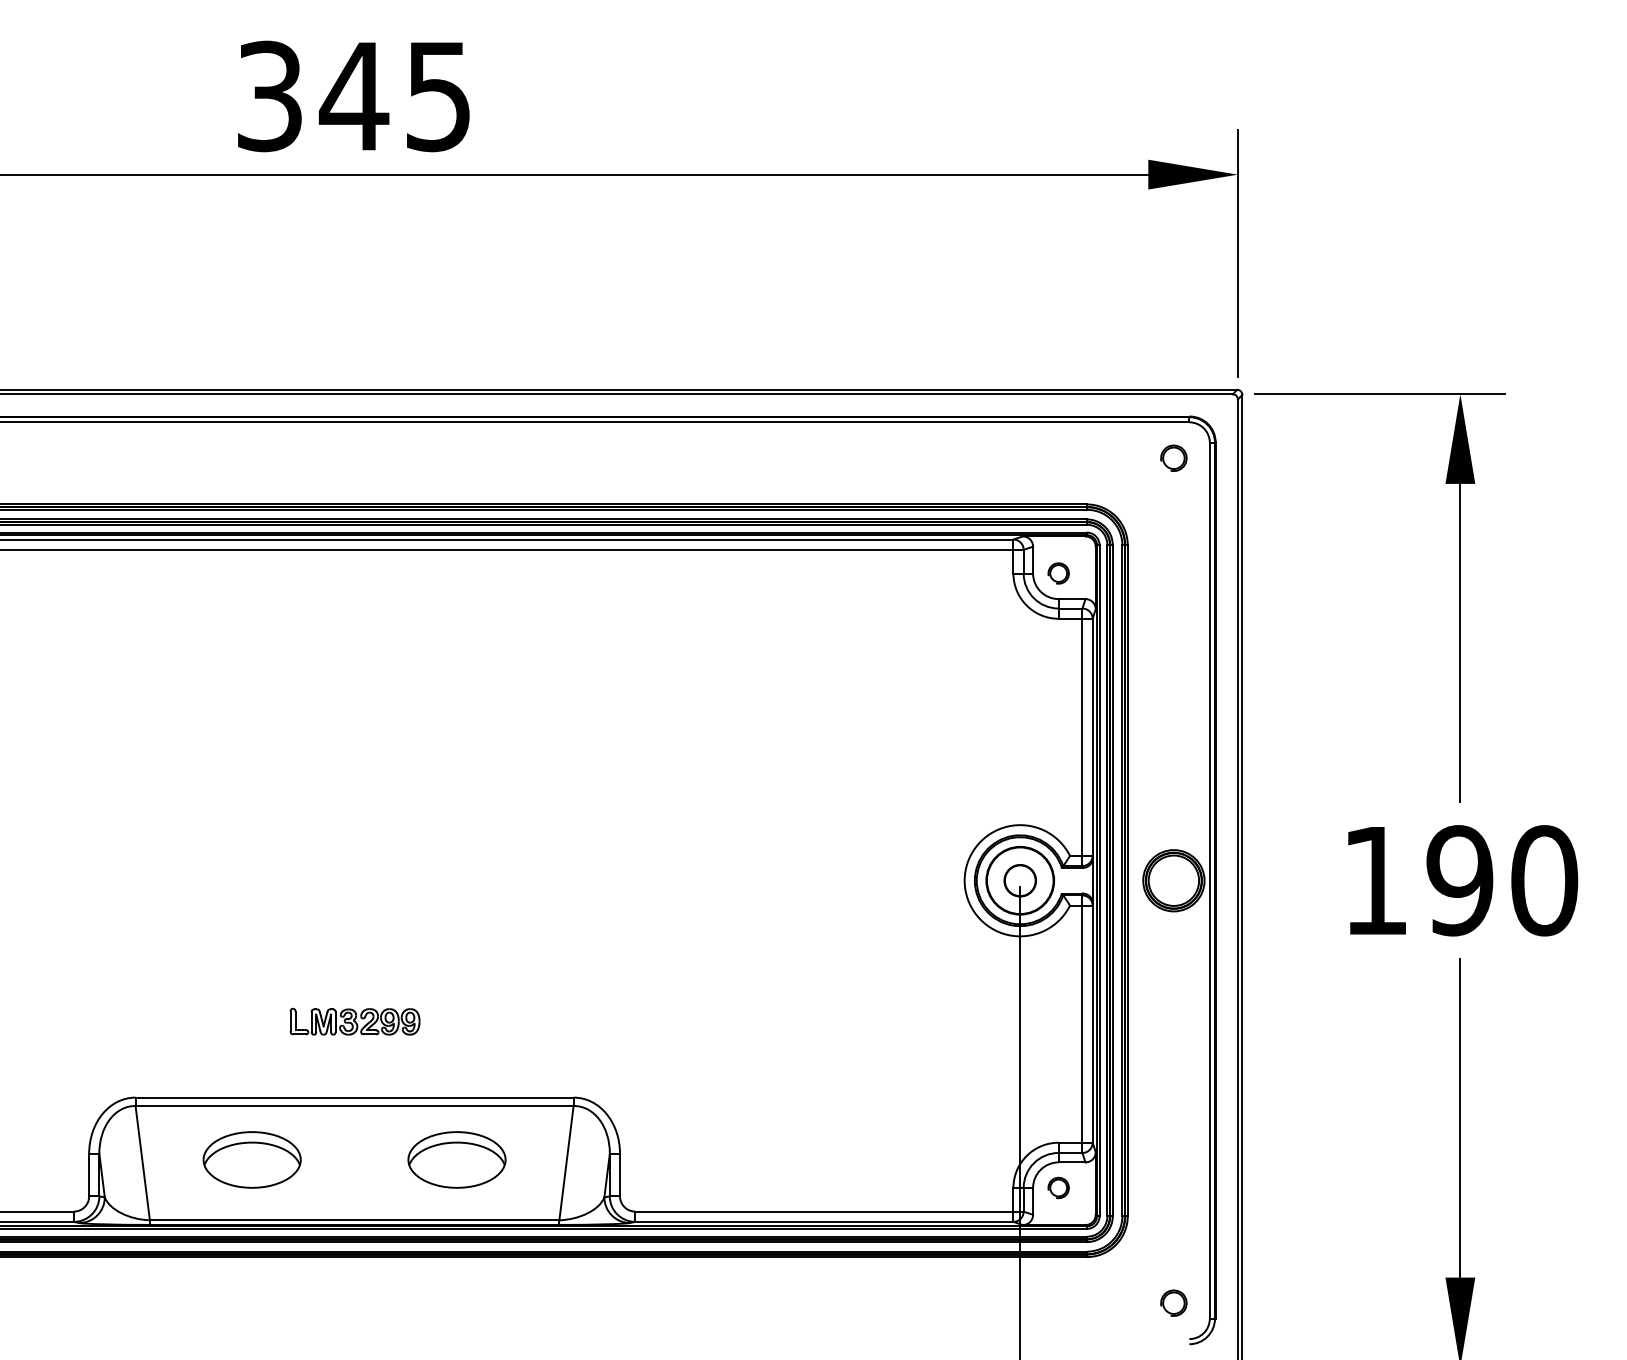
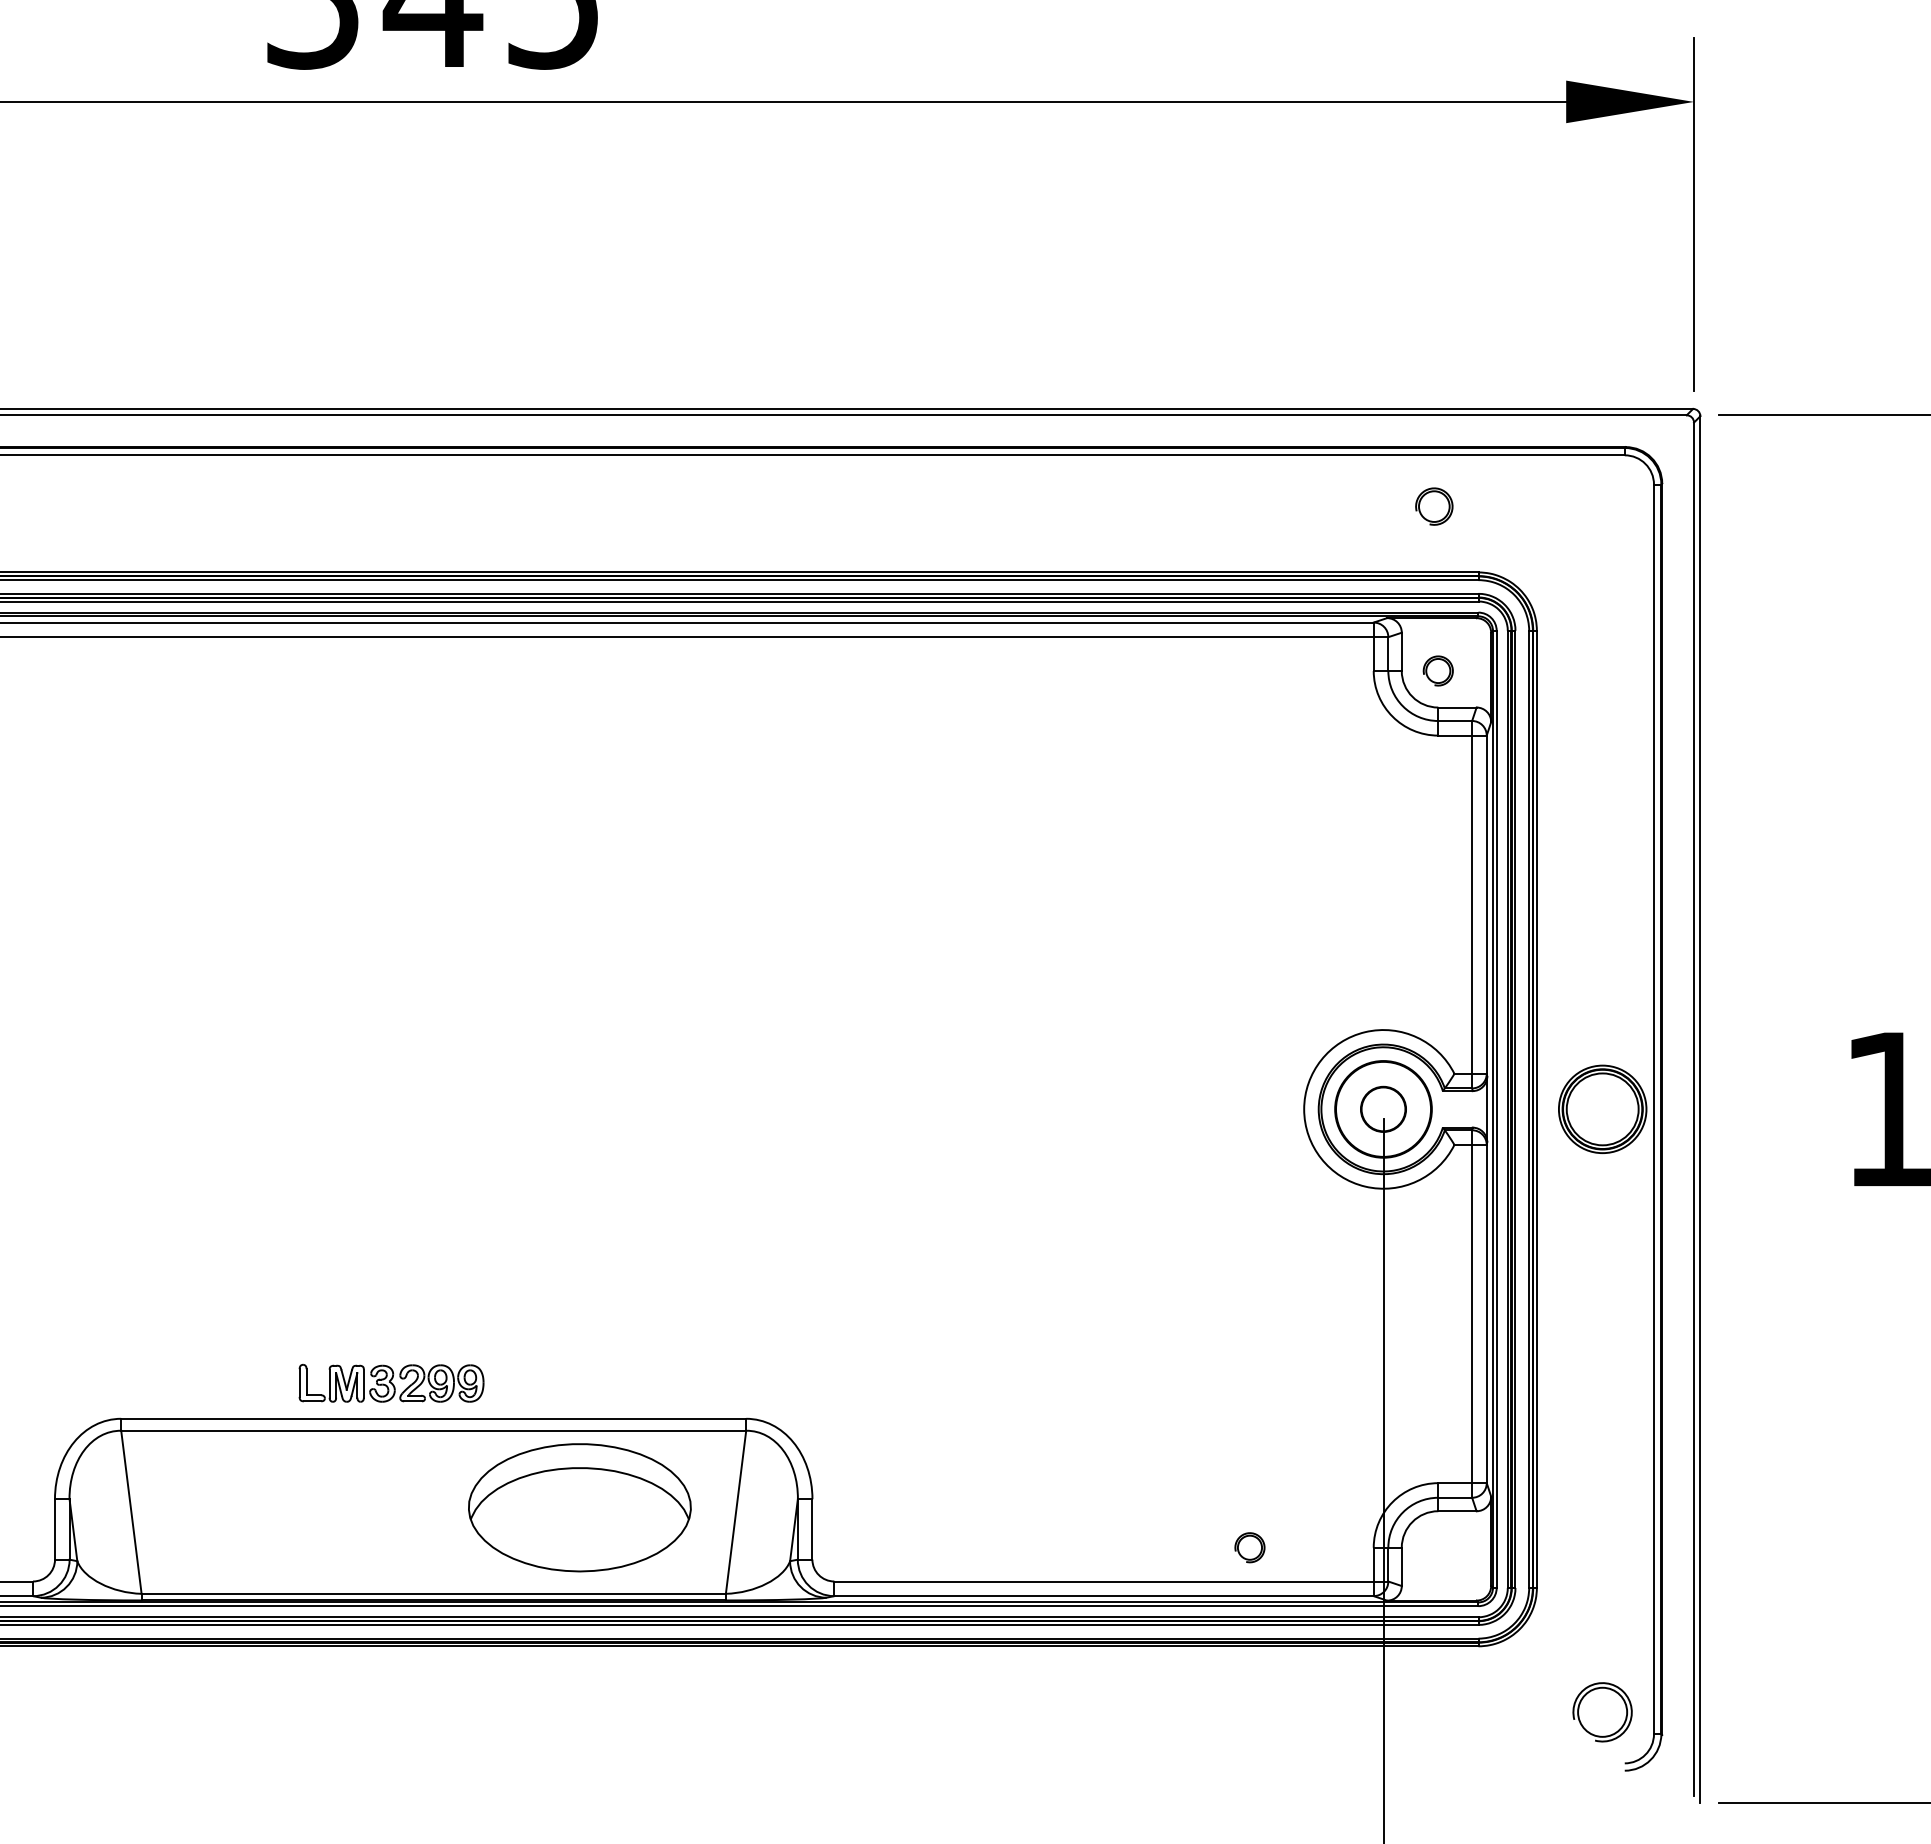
part: (1173, 457) -> (1433, 505), moved
part: (354, 1021) -> (390, 1382), moved
part: (251, 1159) -> (286, 1507), removed
part: (456, 1159) -> (579, 1507), size x1.6
part: (1058, 1187) -> (1249, 1547), moved
part: (1173, 1302) -> (1602, 1711), size x1.6

